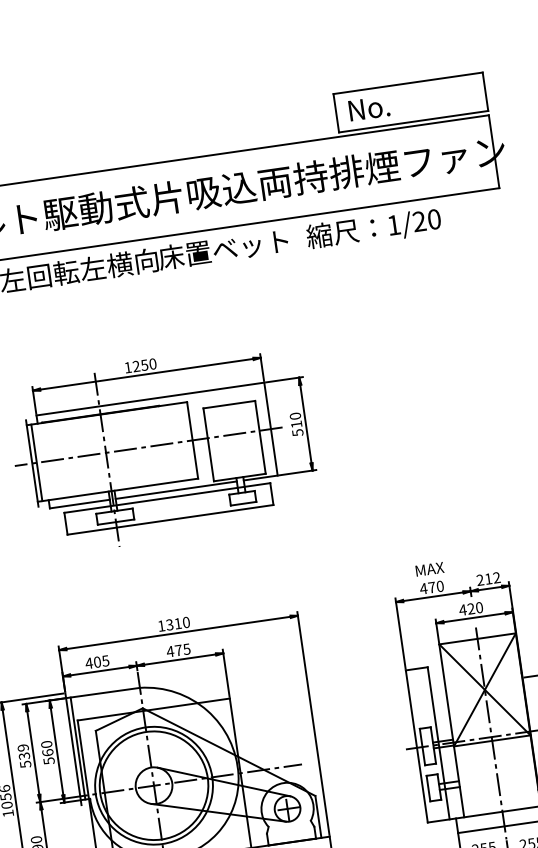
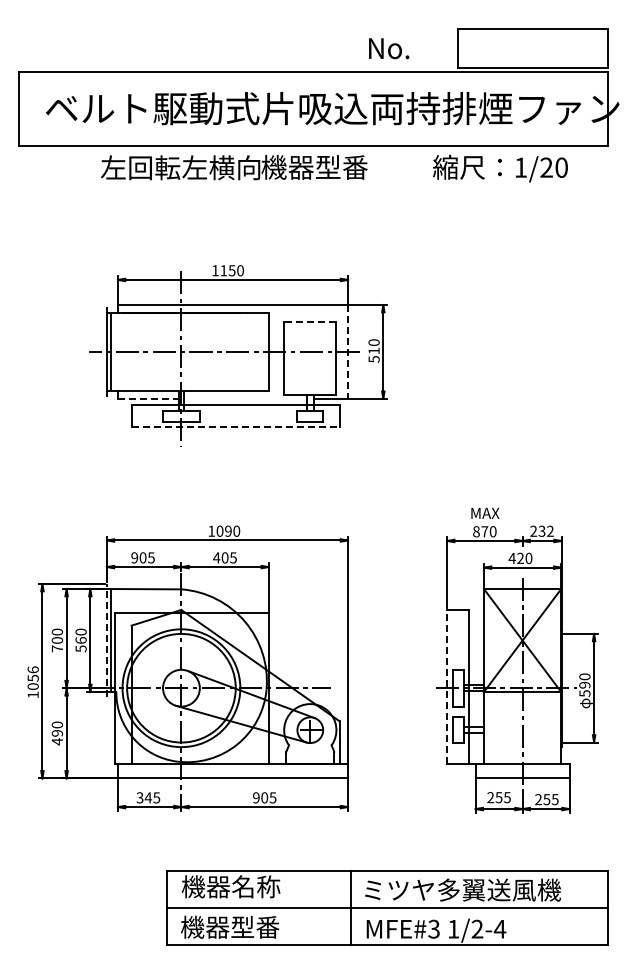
text: (369, 108) -> (389, 48), moved
text: (373, 228) -> (500, 168), moved
text: (223, 248) -> (326, 166), 床置ベット -> 機器型番
text: (136, 366) -> (223, 270), 1250 -> 1150
line: (228, 404) -> (309, 321), solid -> dashed
line: (271, 428) -> (348, 351), solid -> dashed
line: (176, 489) -> (245, 398), removed
line: (80, 503) -> (148, 398), solid -> dashed
line: (171, 519) -> (236, 427), solid -> dashed
text: (487, 578) -> (541, 530), 212 -> 232
text: (423, 588) -> (476, 531), 470 -> 870
text: (173, 623) -> (223, 530), 1310 -> 1090
text: (178, 650) -> (224, 557), 475 -> 405
text: (88, 663) -> (134, 557), 405 -> 905
line: (417, 746) -> (447, 686), solid -> dashed
line: (73, 749) -> (106, 640), solid -> dashed
text: (24, 756) -> (57, 640), 539 -> 700

